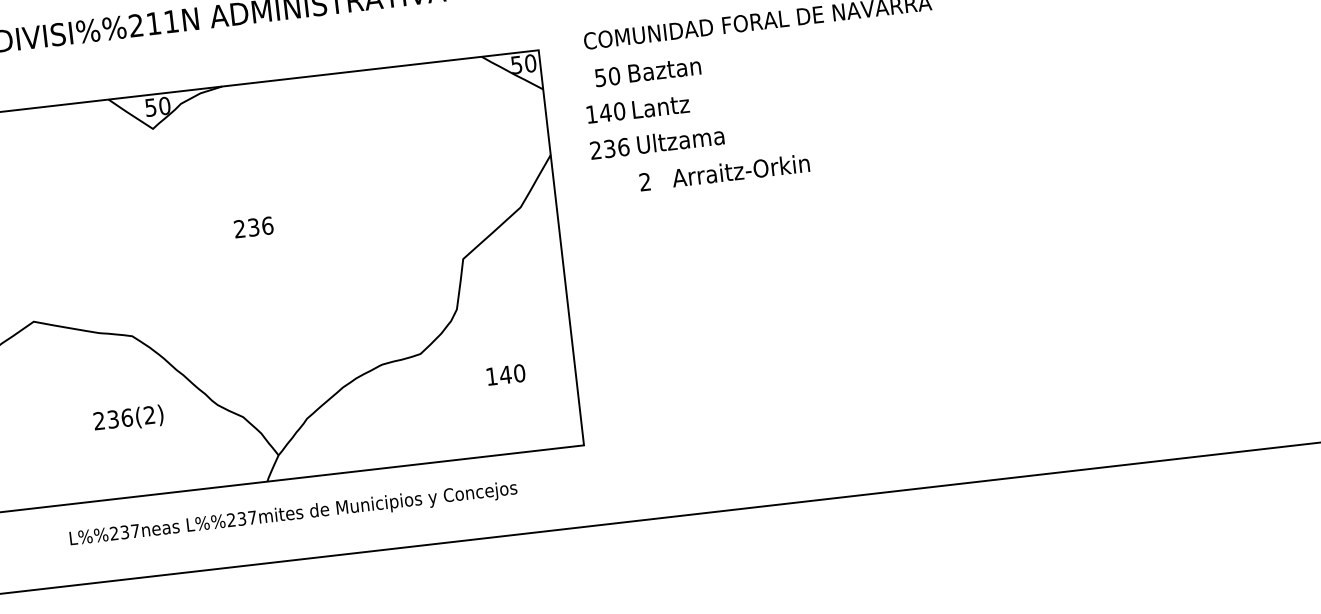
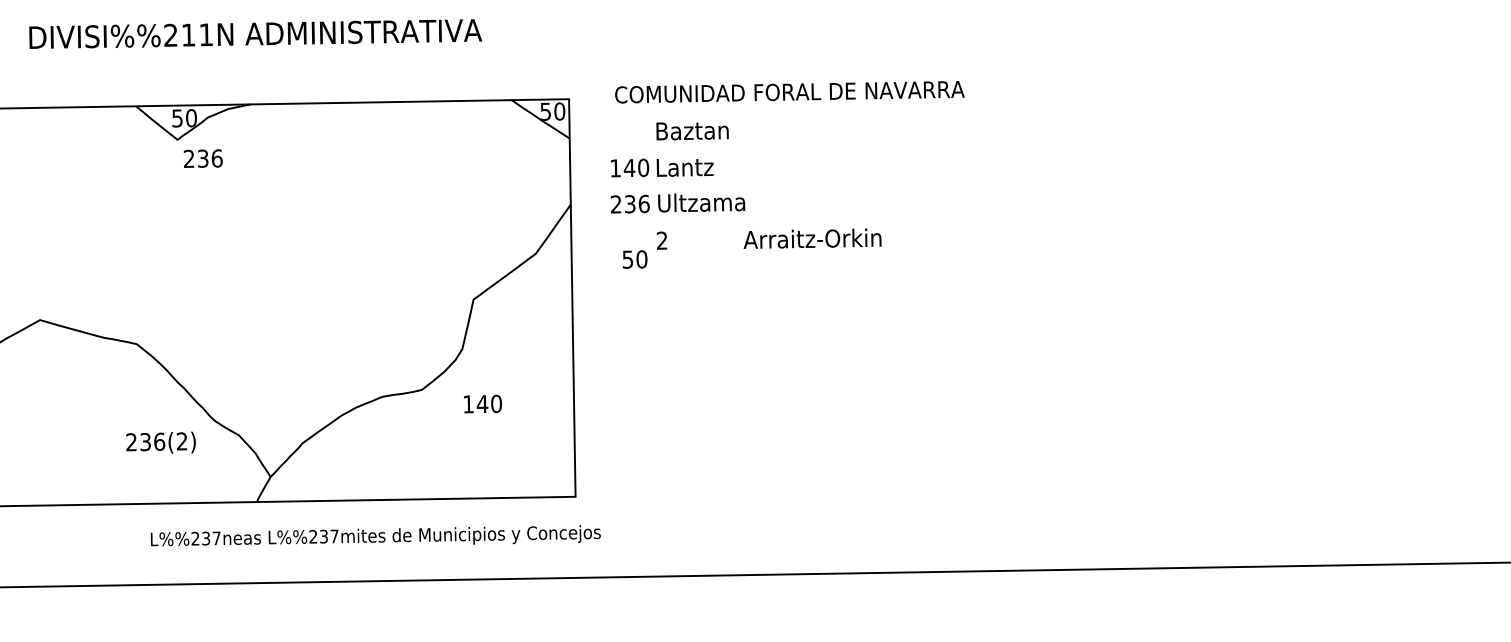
text: (607, 77) -> (634, 259), moved
text: (740, 170) -> (812, 238), moved
text: (253, 227) -> (202, 158), moved
text: (506, 374) -> (483, 403), moved
text: (128, 418) -> (160, 442), moved
text: (293, 512) -> (375, 535), moved

